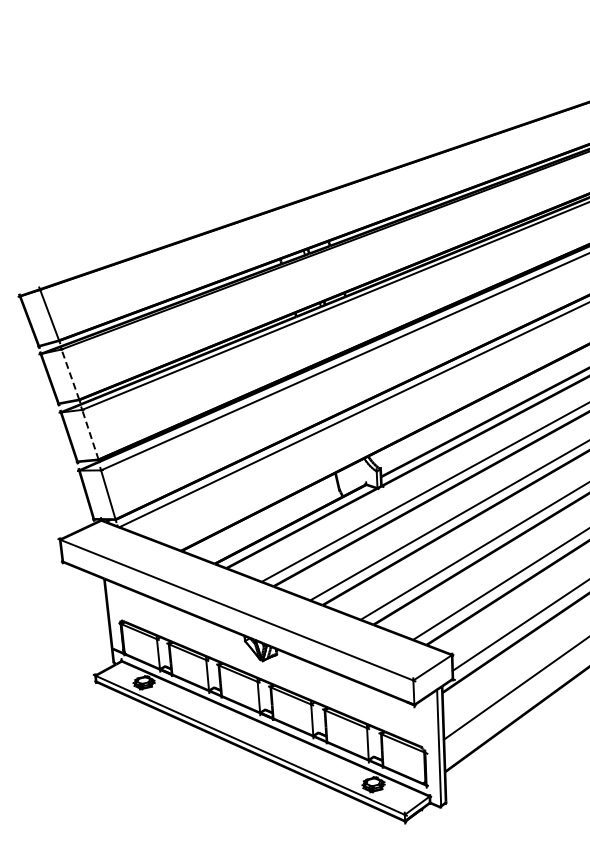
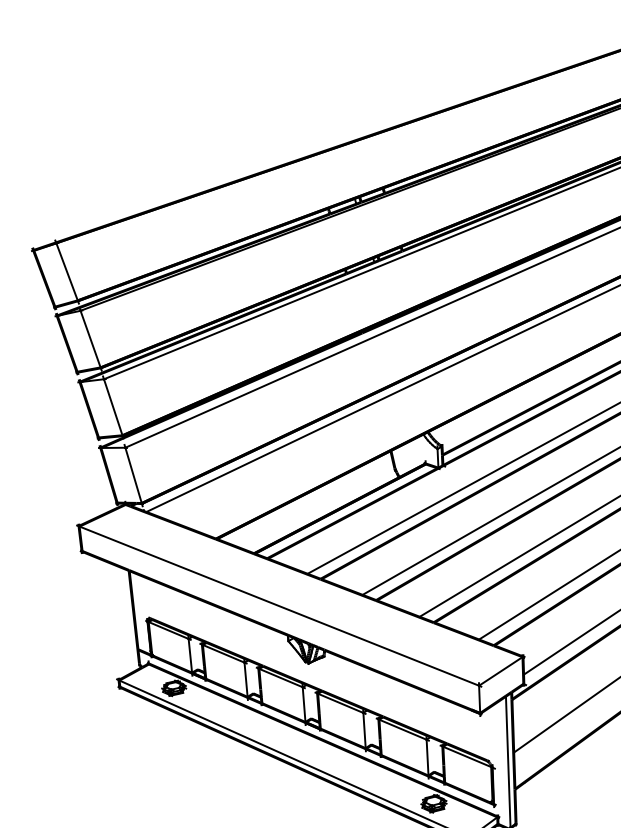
line: (70, 374) -> (90, 339), dashed -> solid
line: (90, 434) -> (113, 407), dashed -> solid

